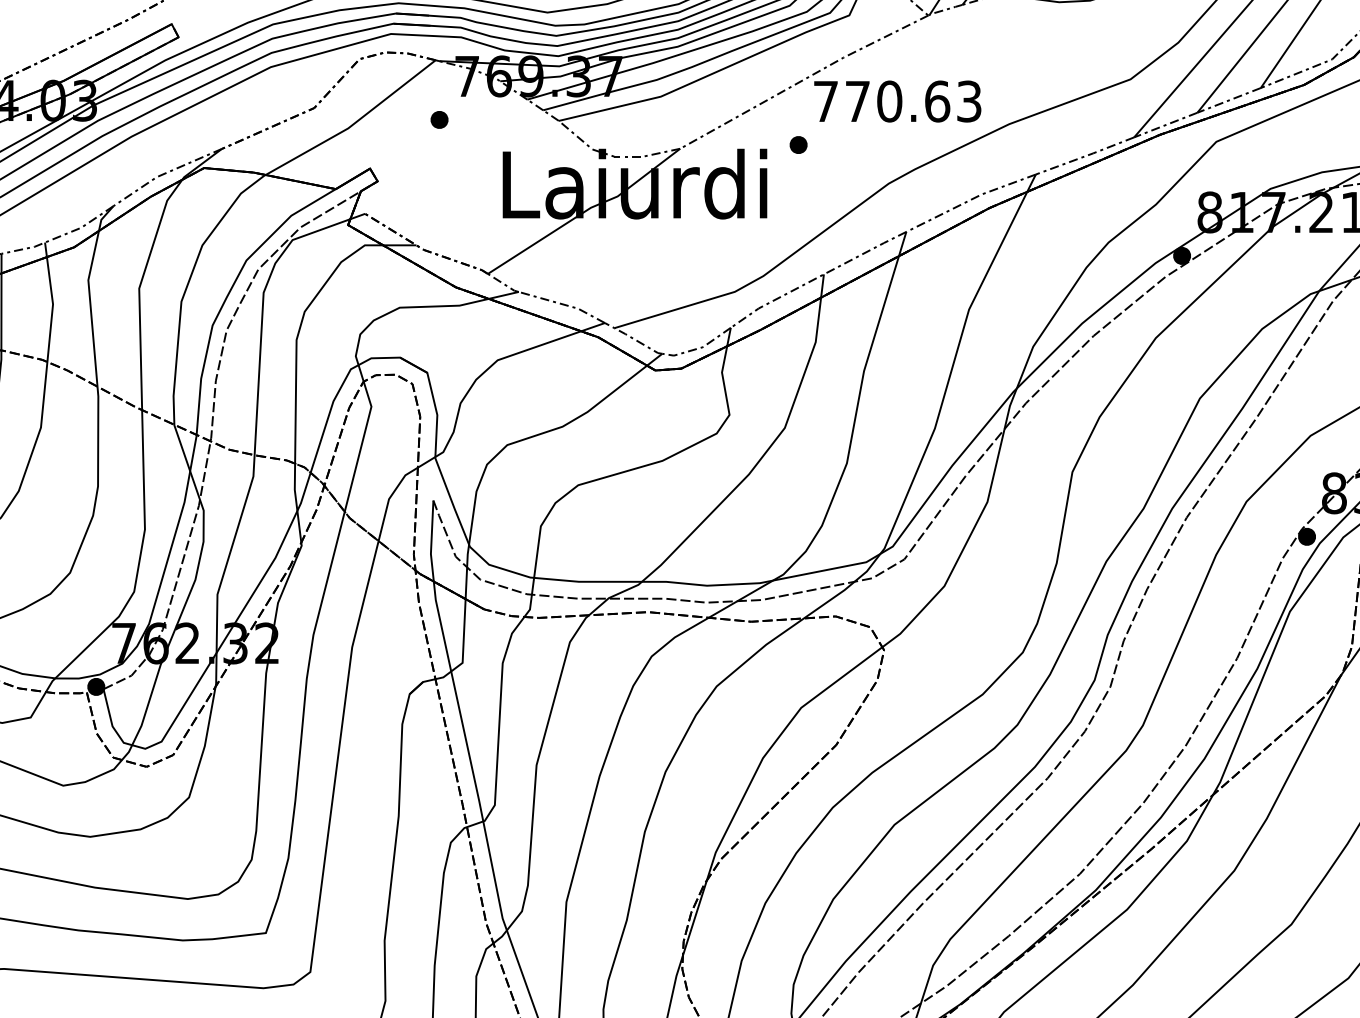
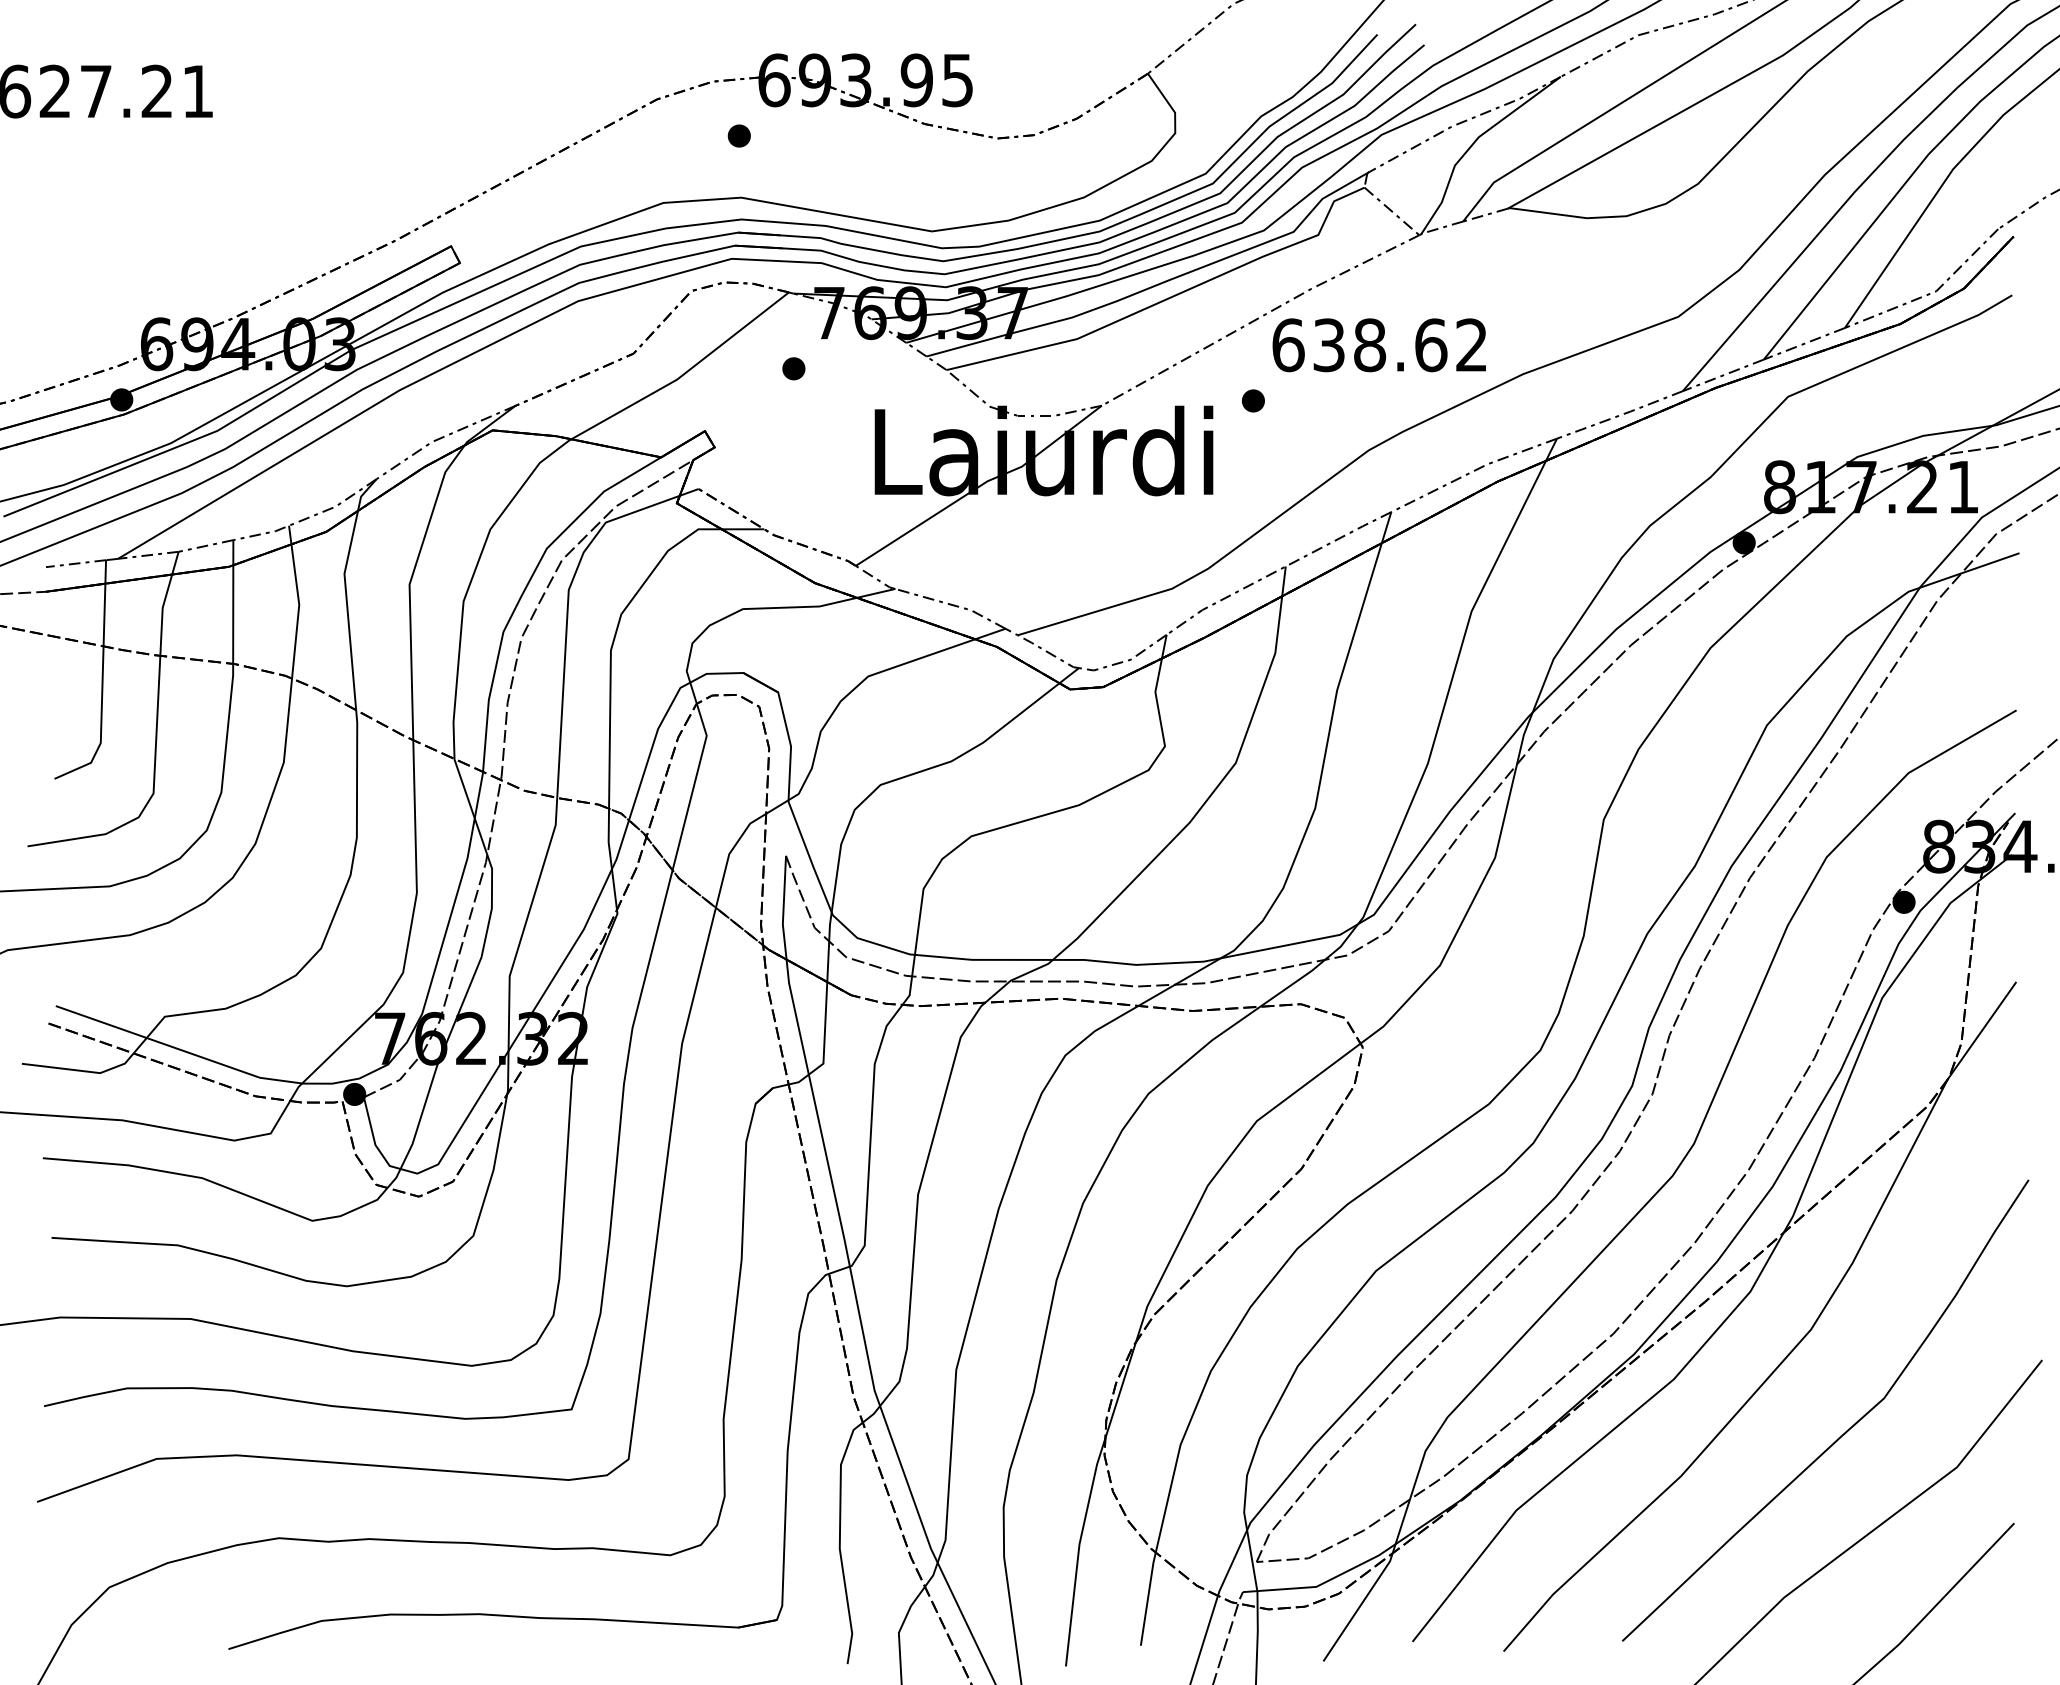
text: (897, 101) -> (1379, 345), 770.63 -> 638.62

